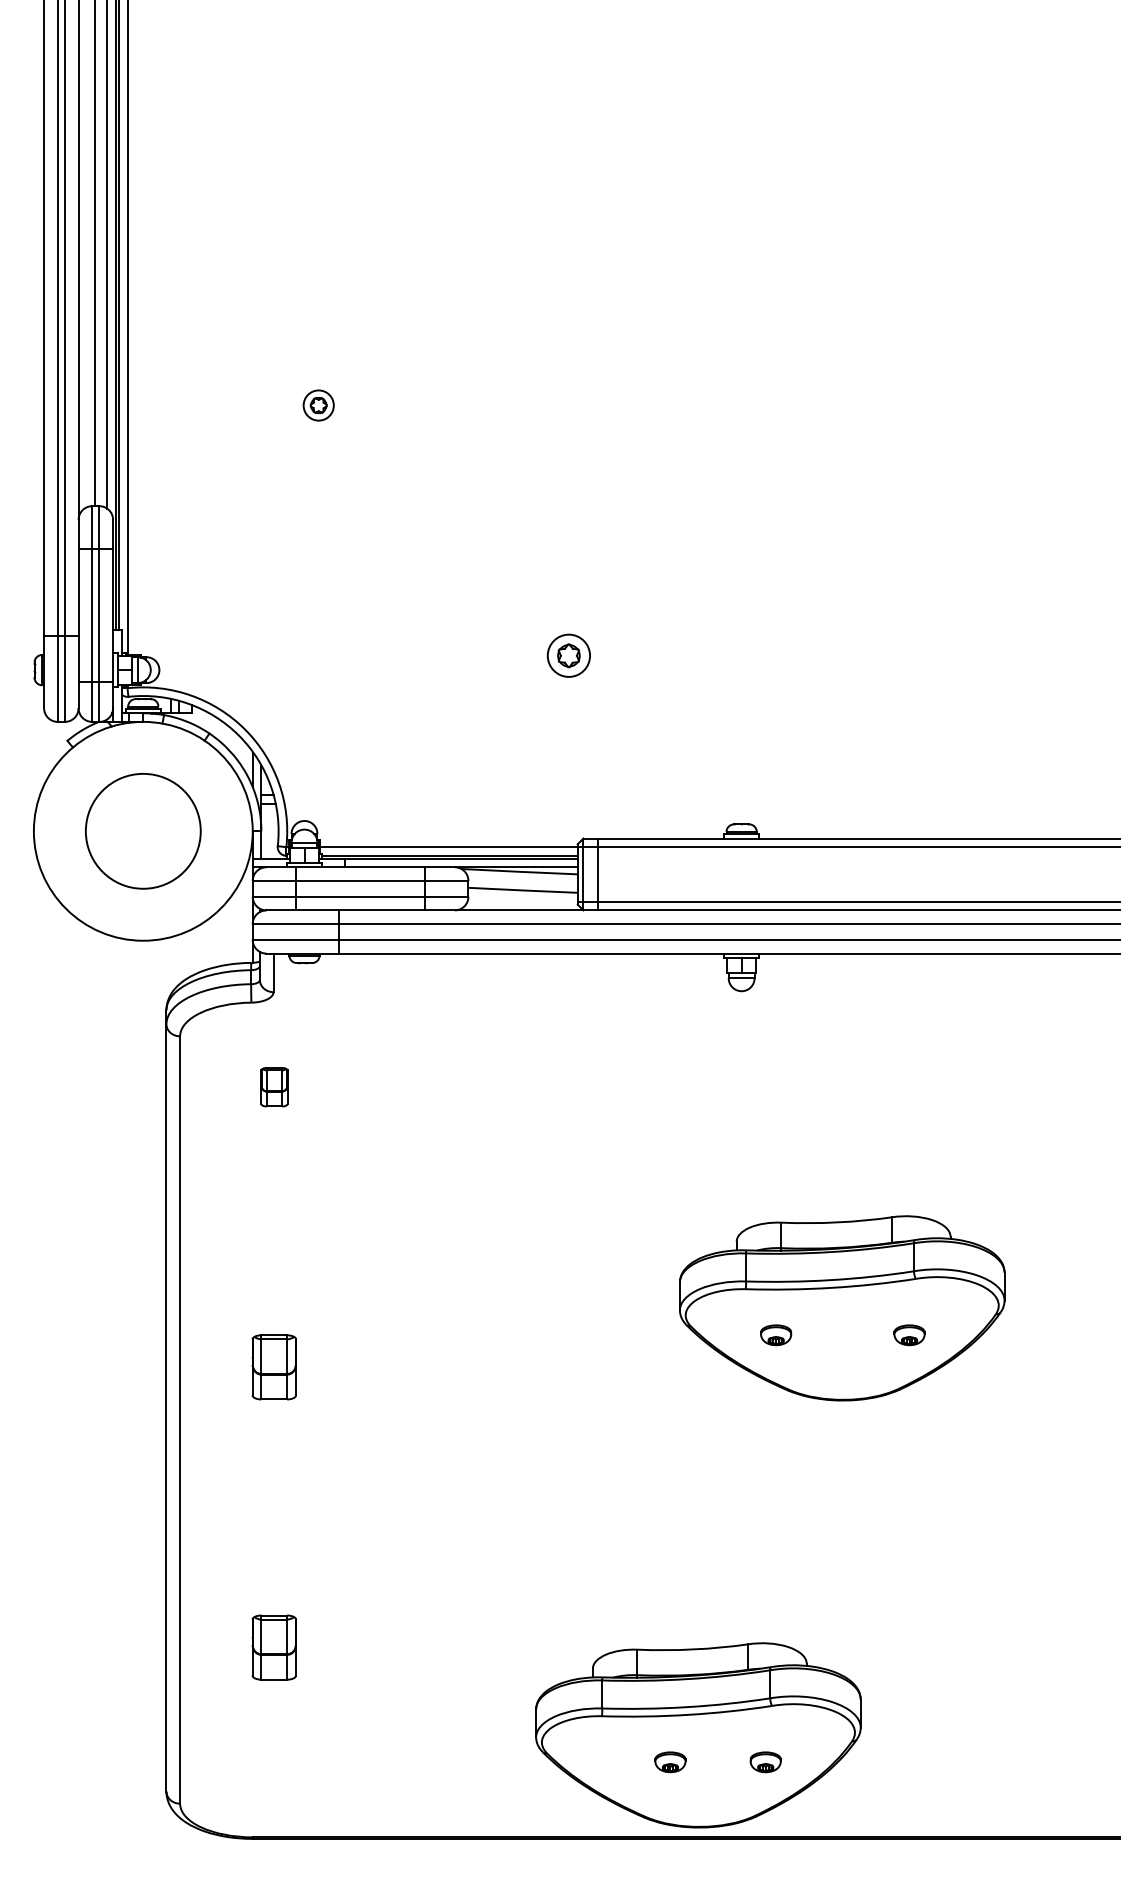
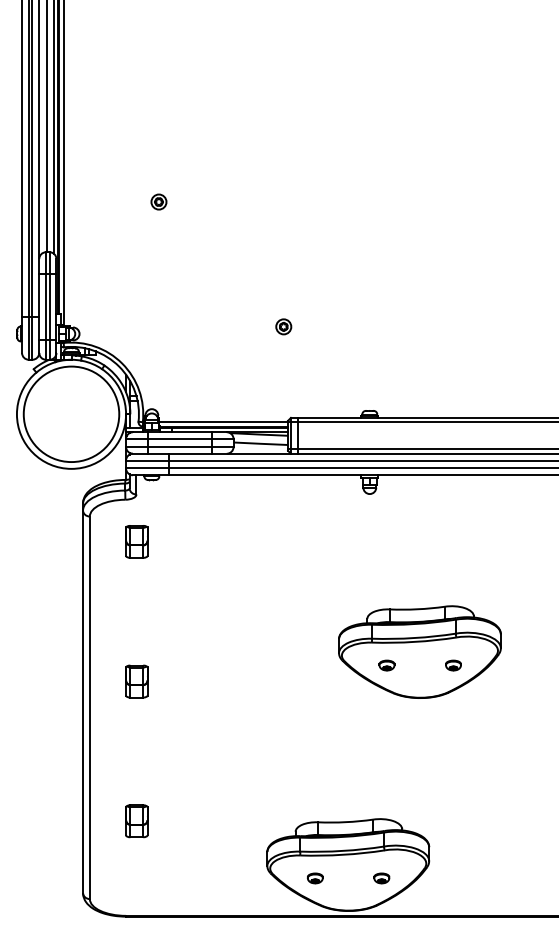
part: (568, 655) -> (283, 326), size x0.71
circle: (143, 831) -> (71, 414), size x1.67
part: (273, 1086) -> (136, 541), size x1.67
part: (668, 1762) -> (314, 878), moved

